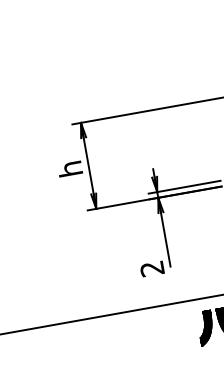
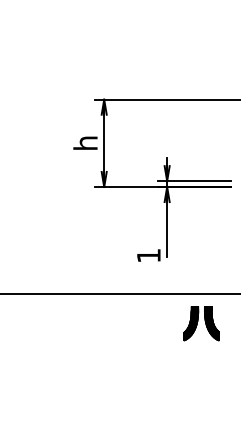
text: (151, 268) -> (148, 255), 2 -> 1

